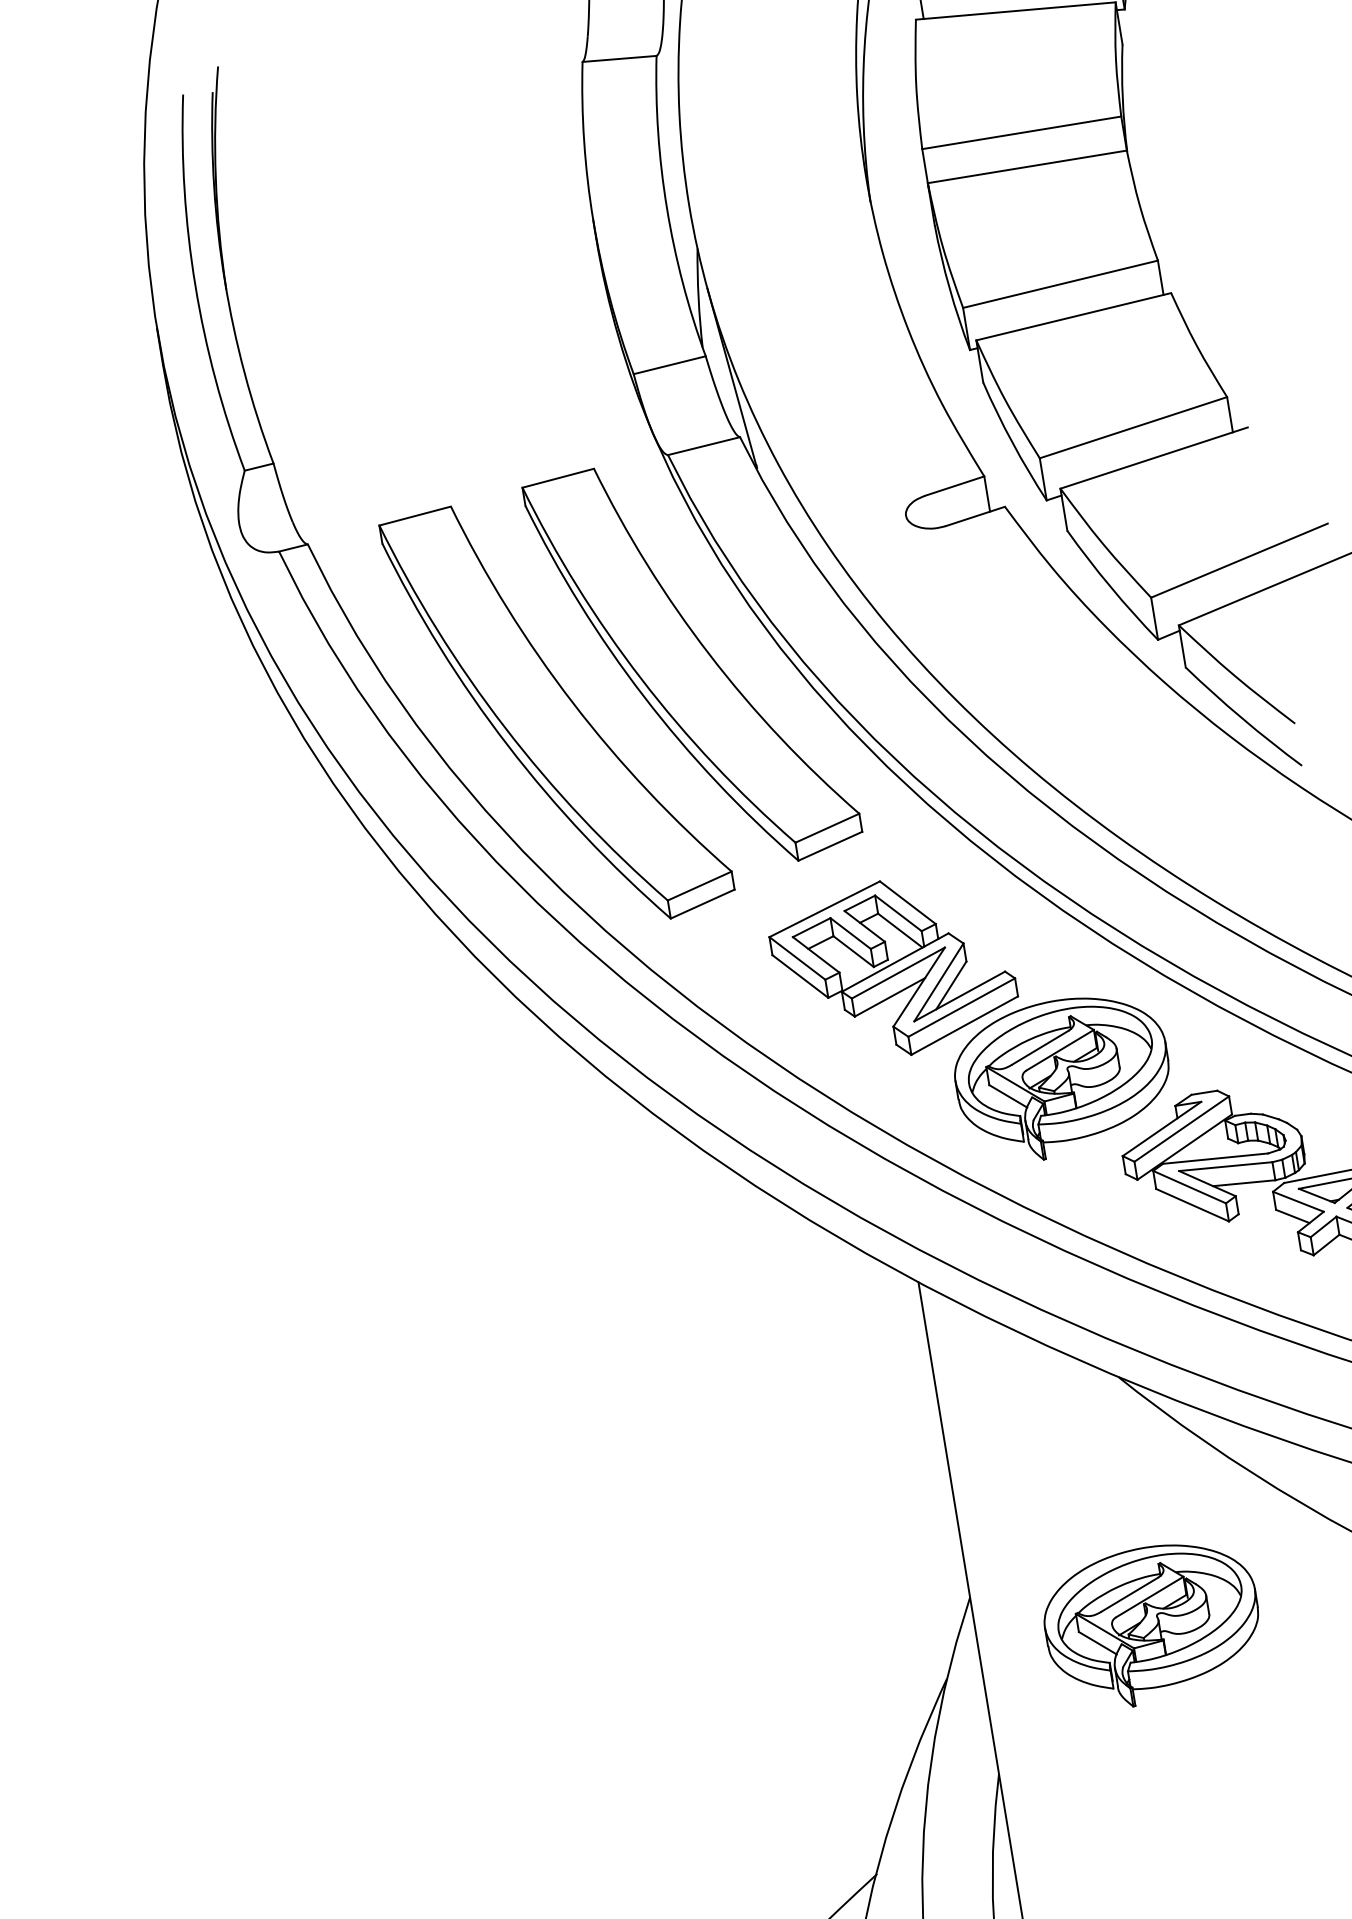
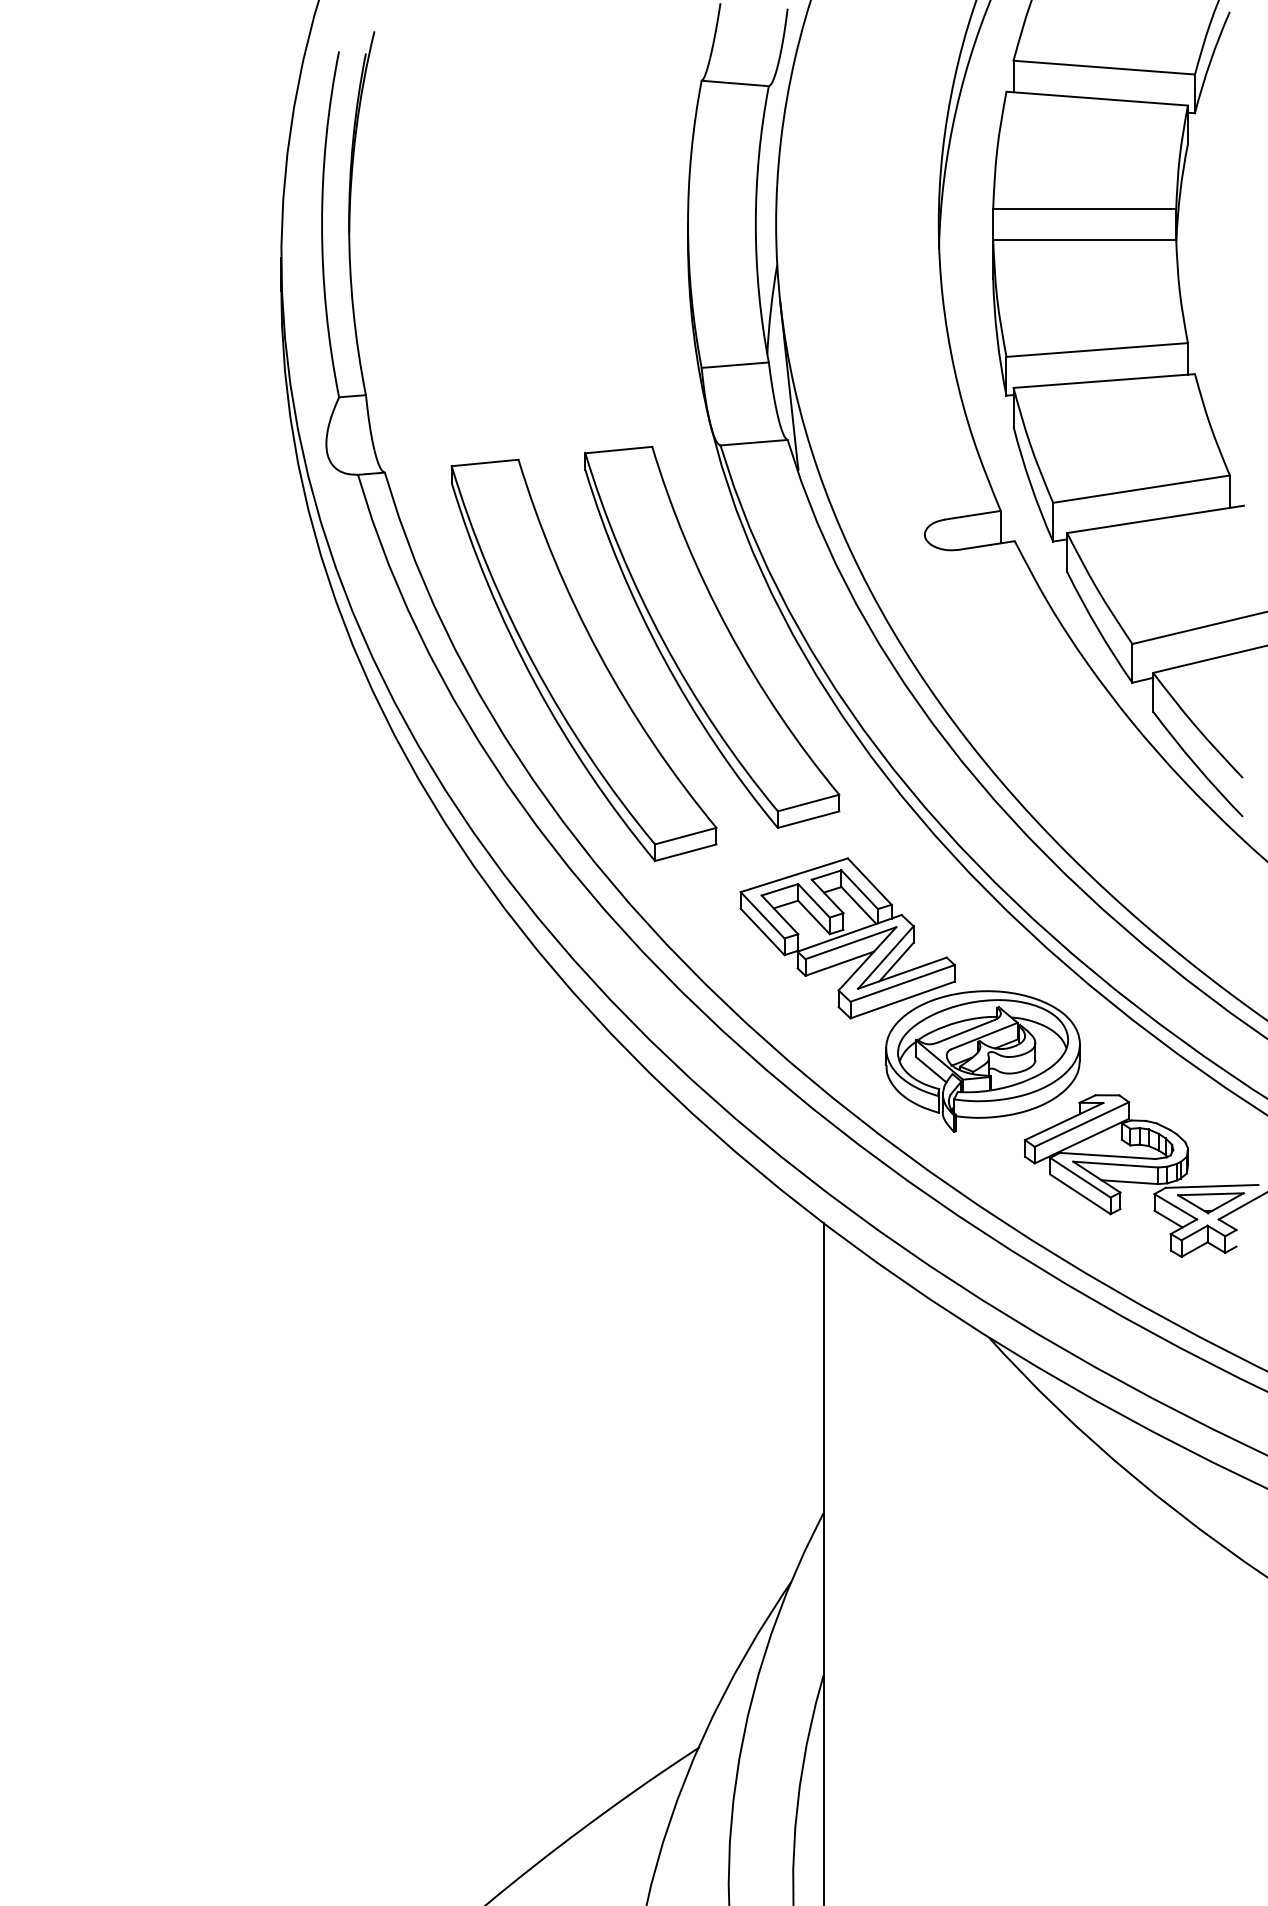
part: (1152, 1625) -> (982, 1564), removed

